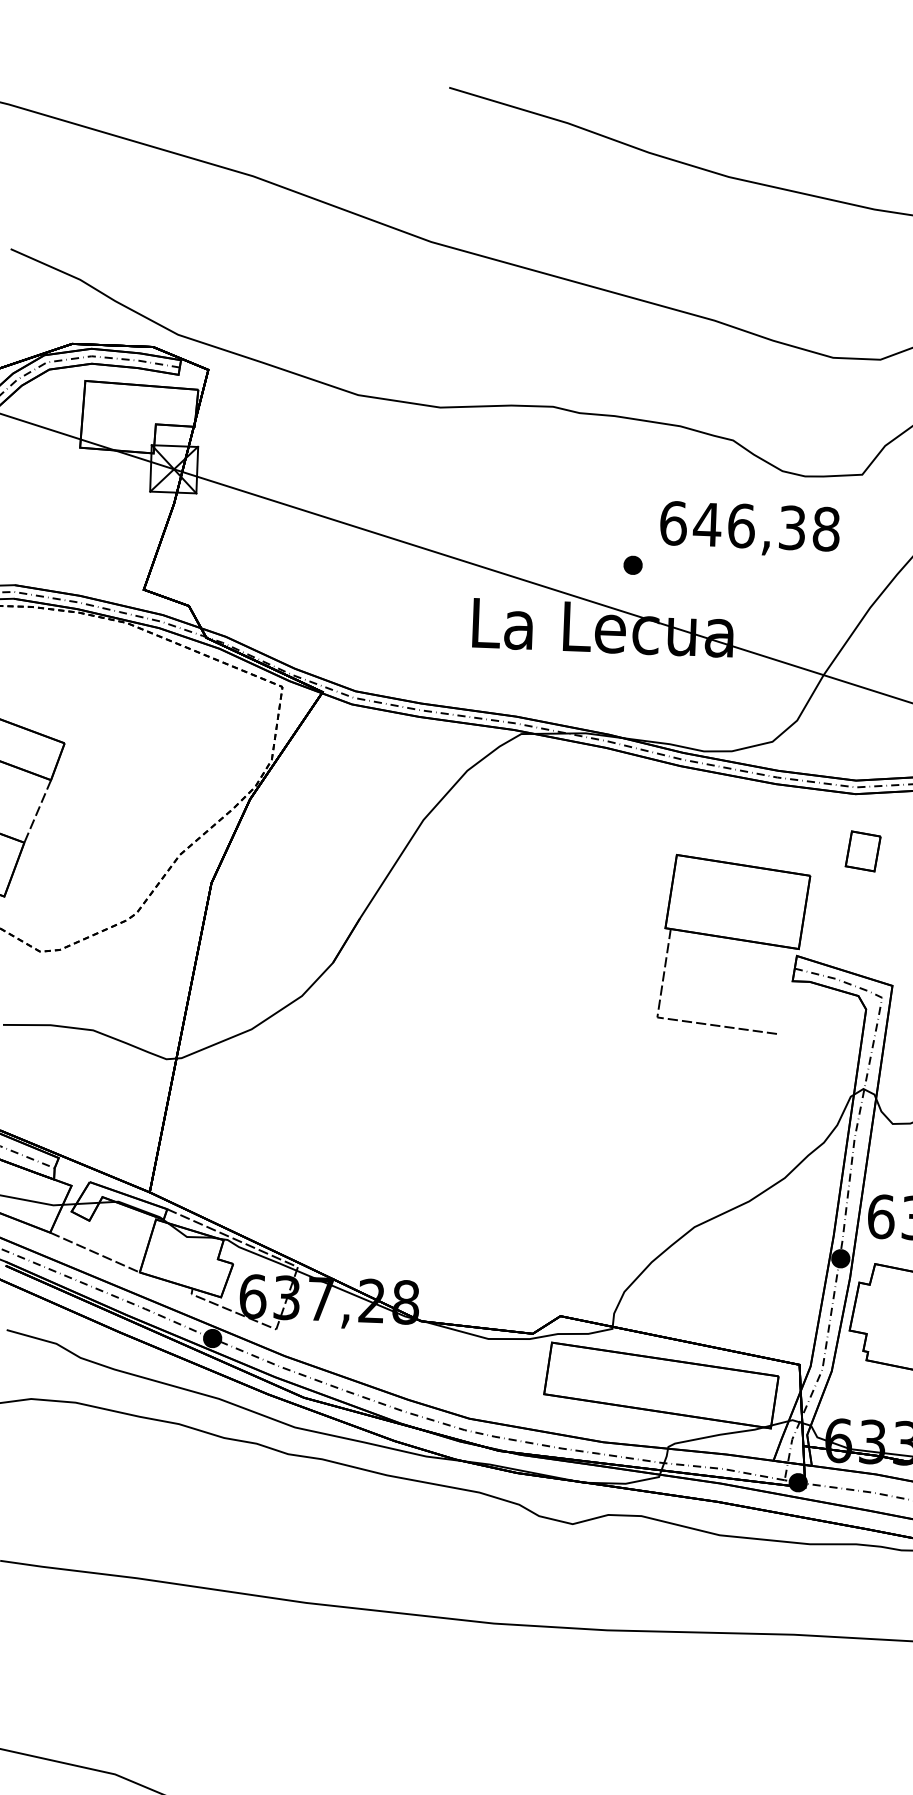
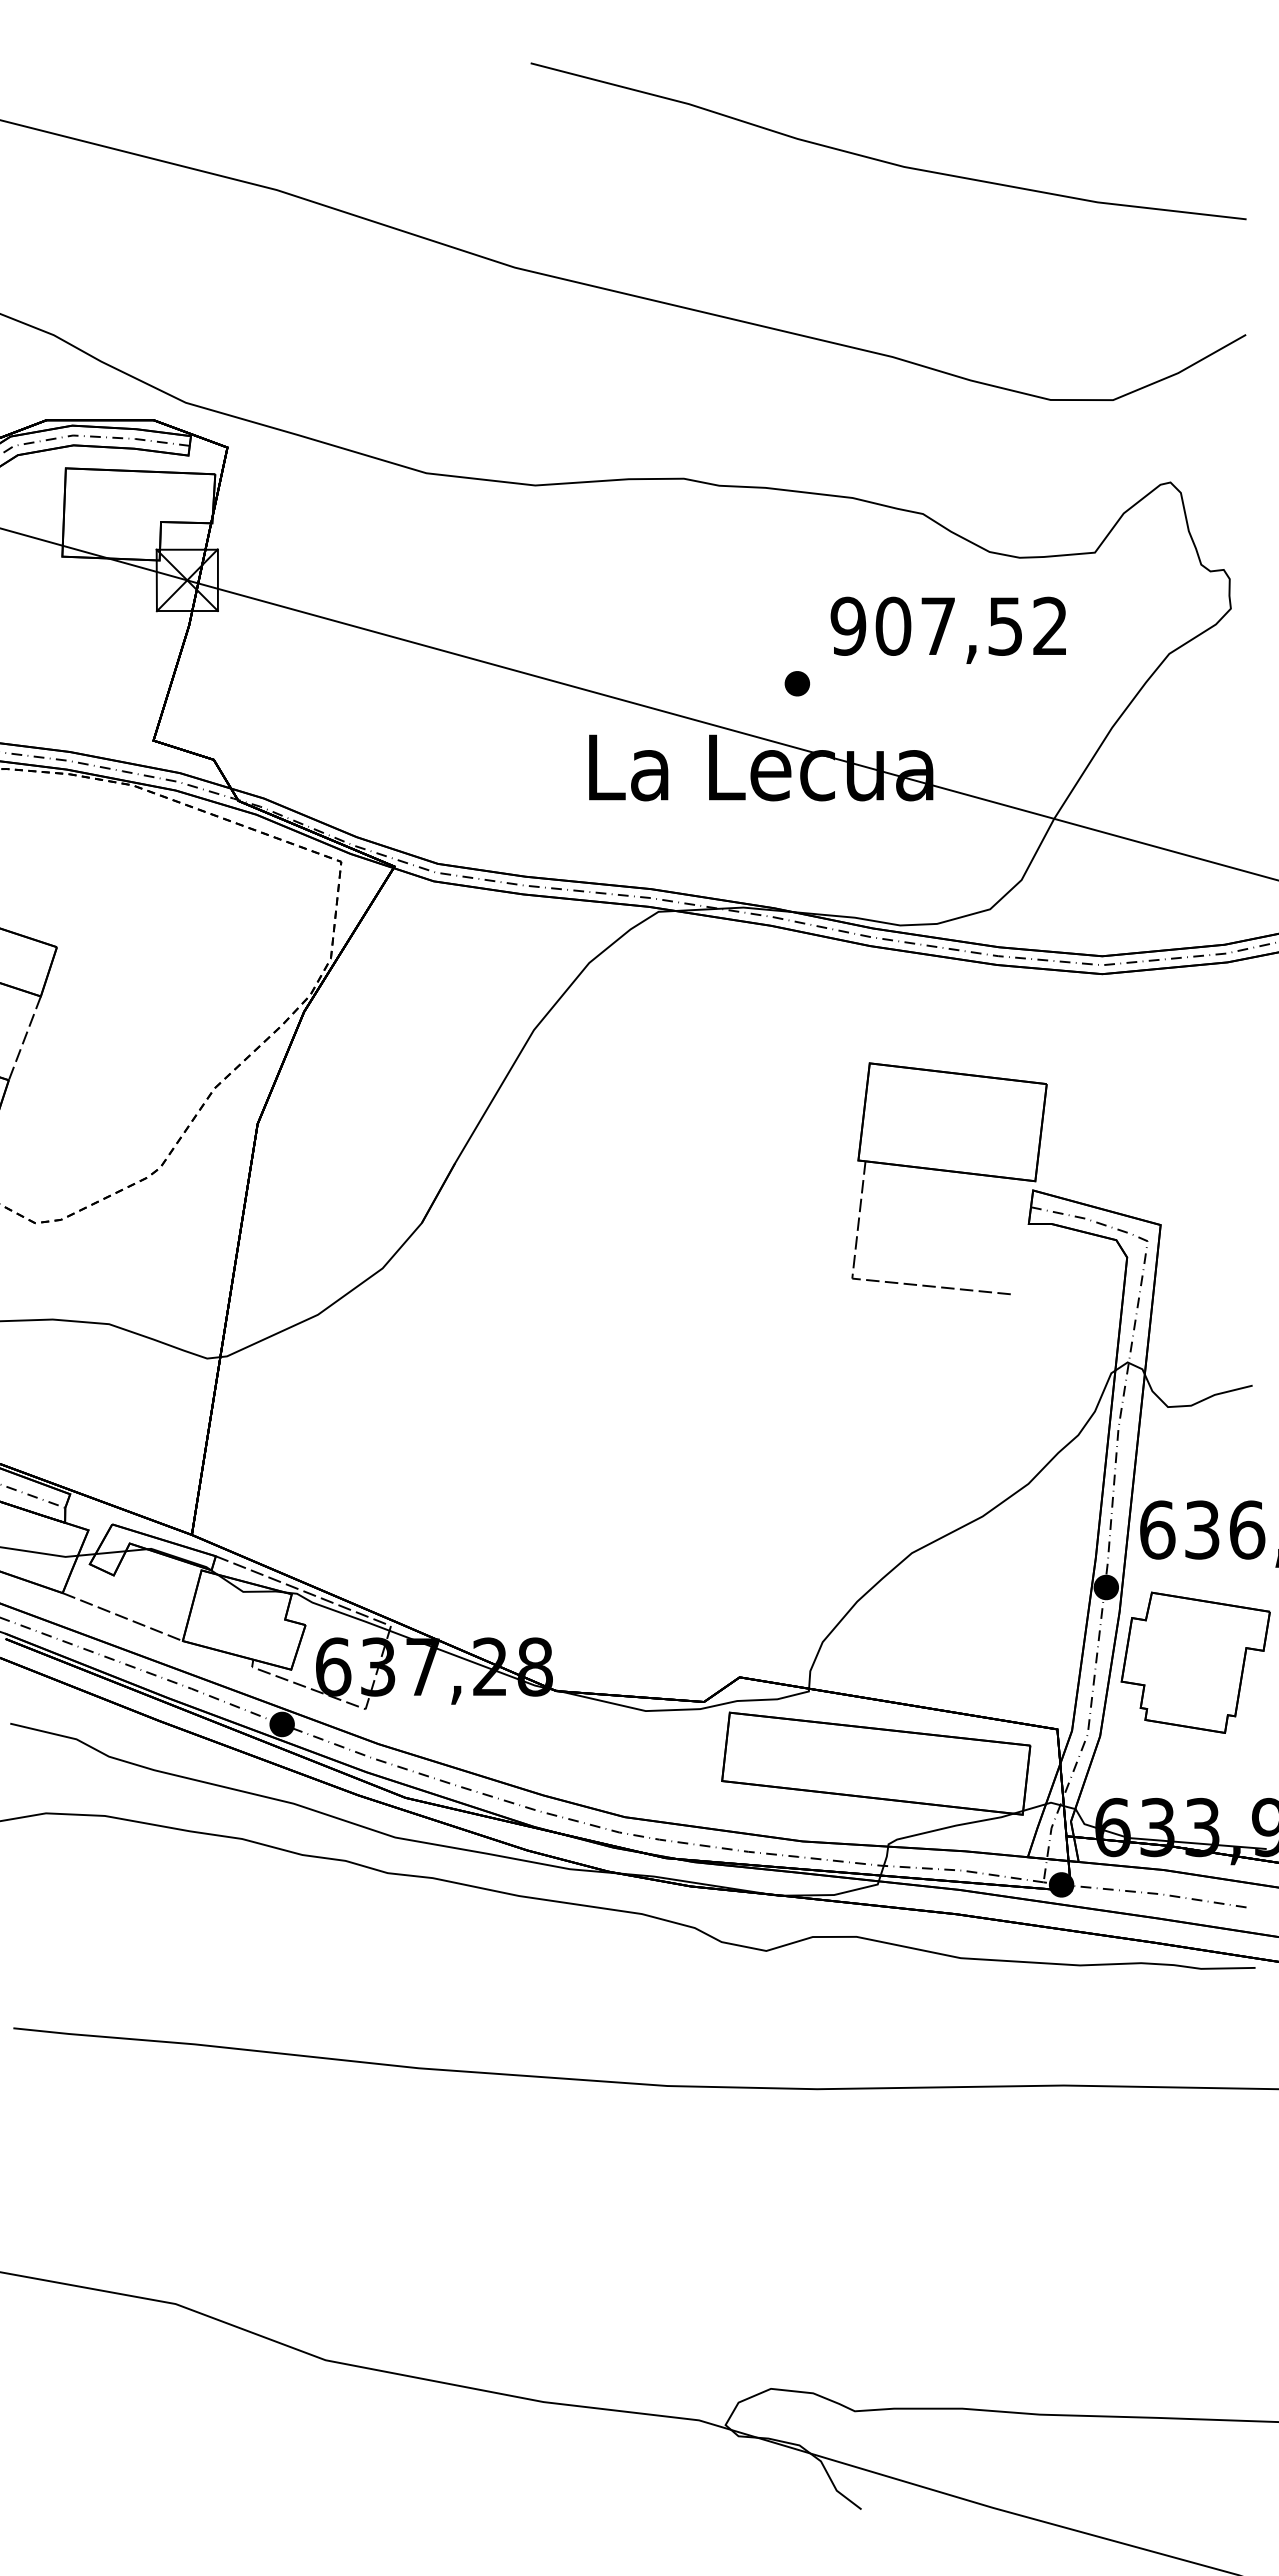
text: (749, 525) -> (949, 625), 646,38 -> 907,52
part: (863, 851) -> (1115, 1049), removed

